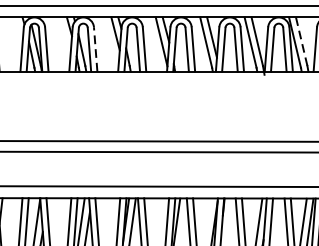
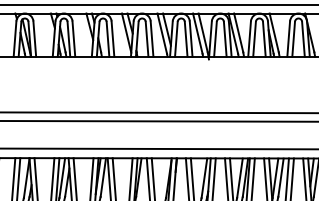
line: (301, 41) -> (238, 32), dashed -> solid
line: (95, 49) -> (73, 39), dashed -> solid

